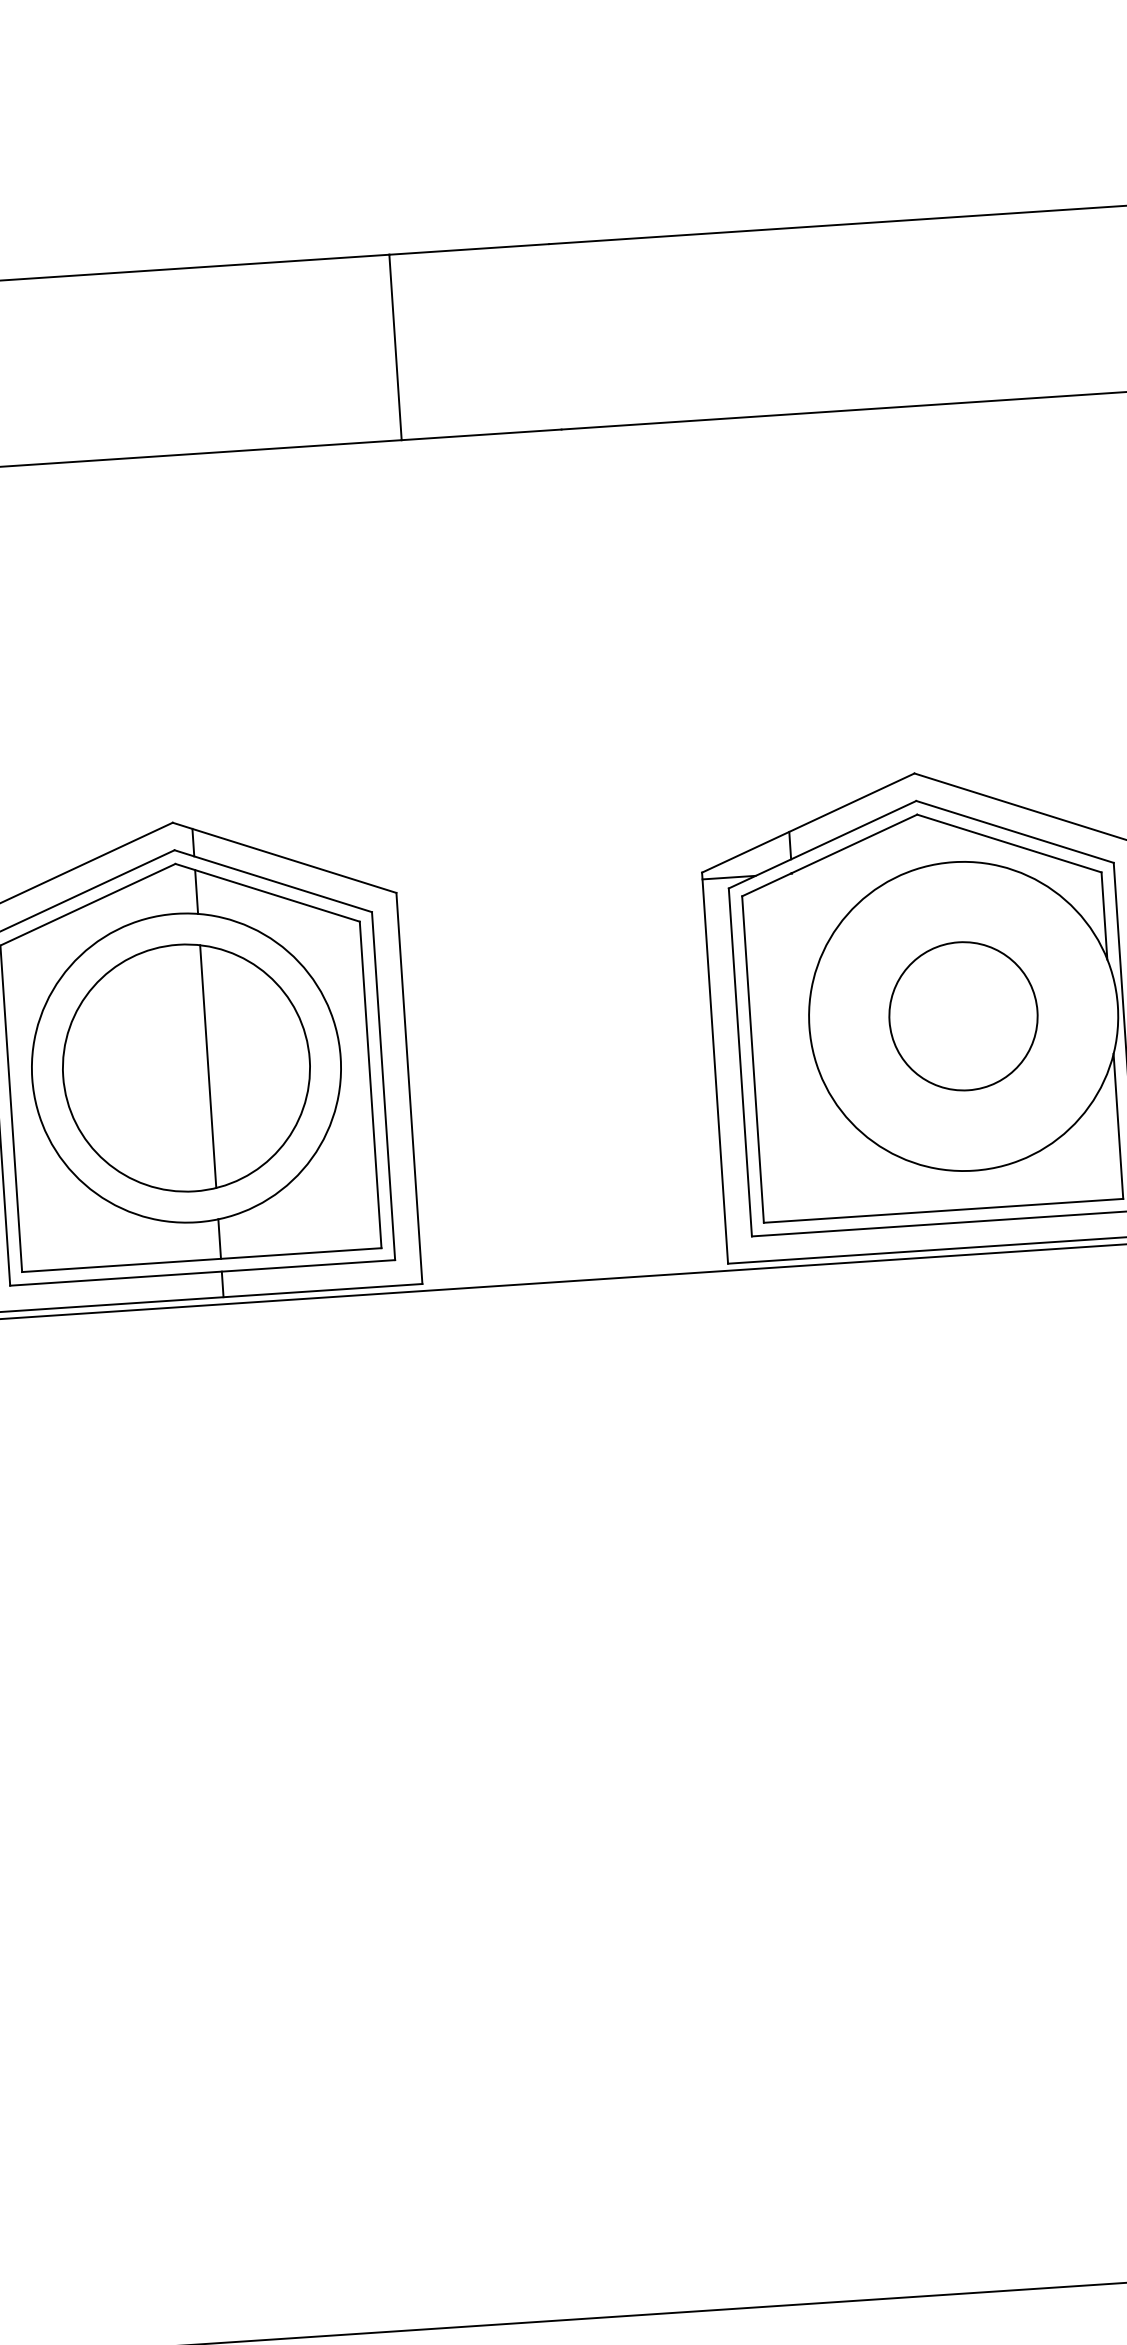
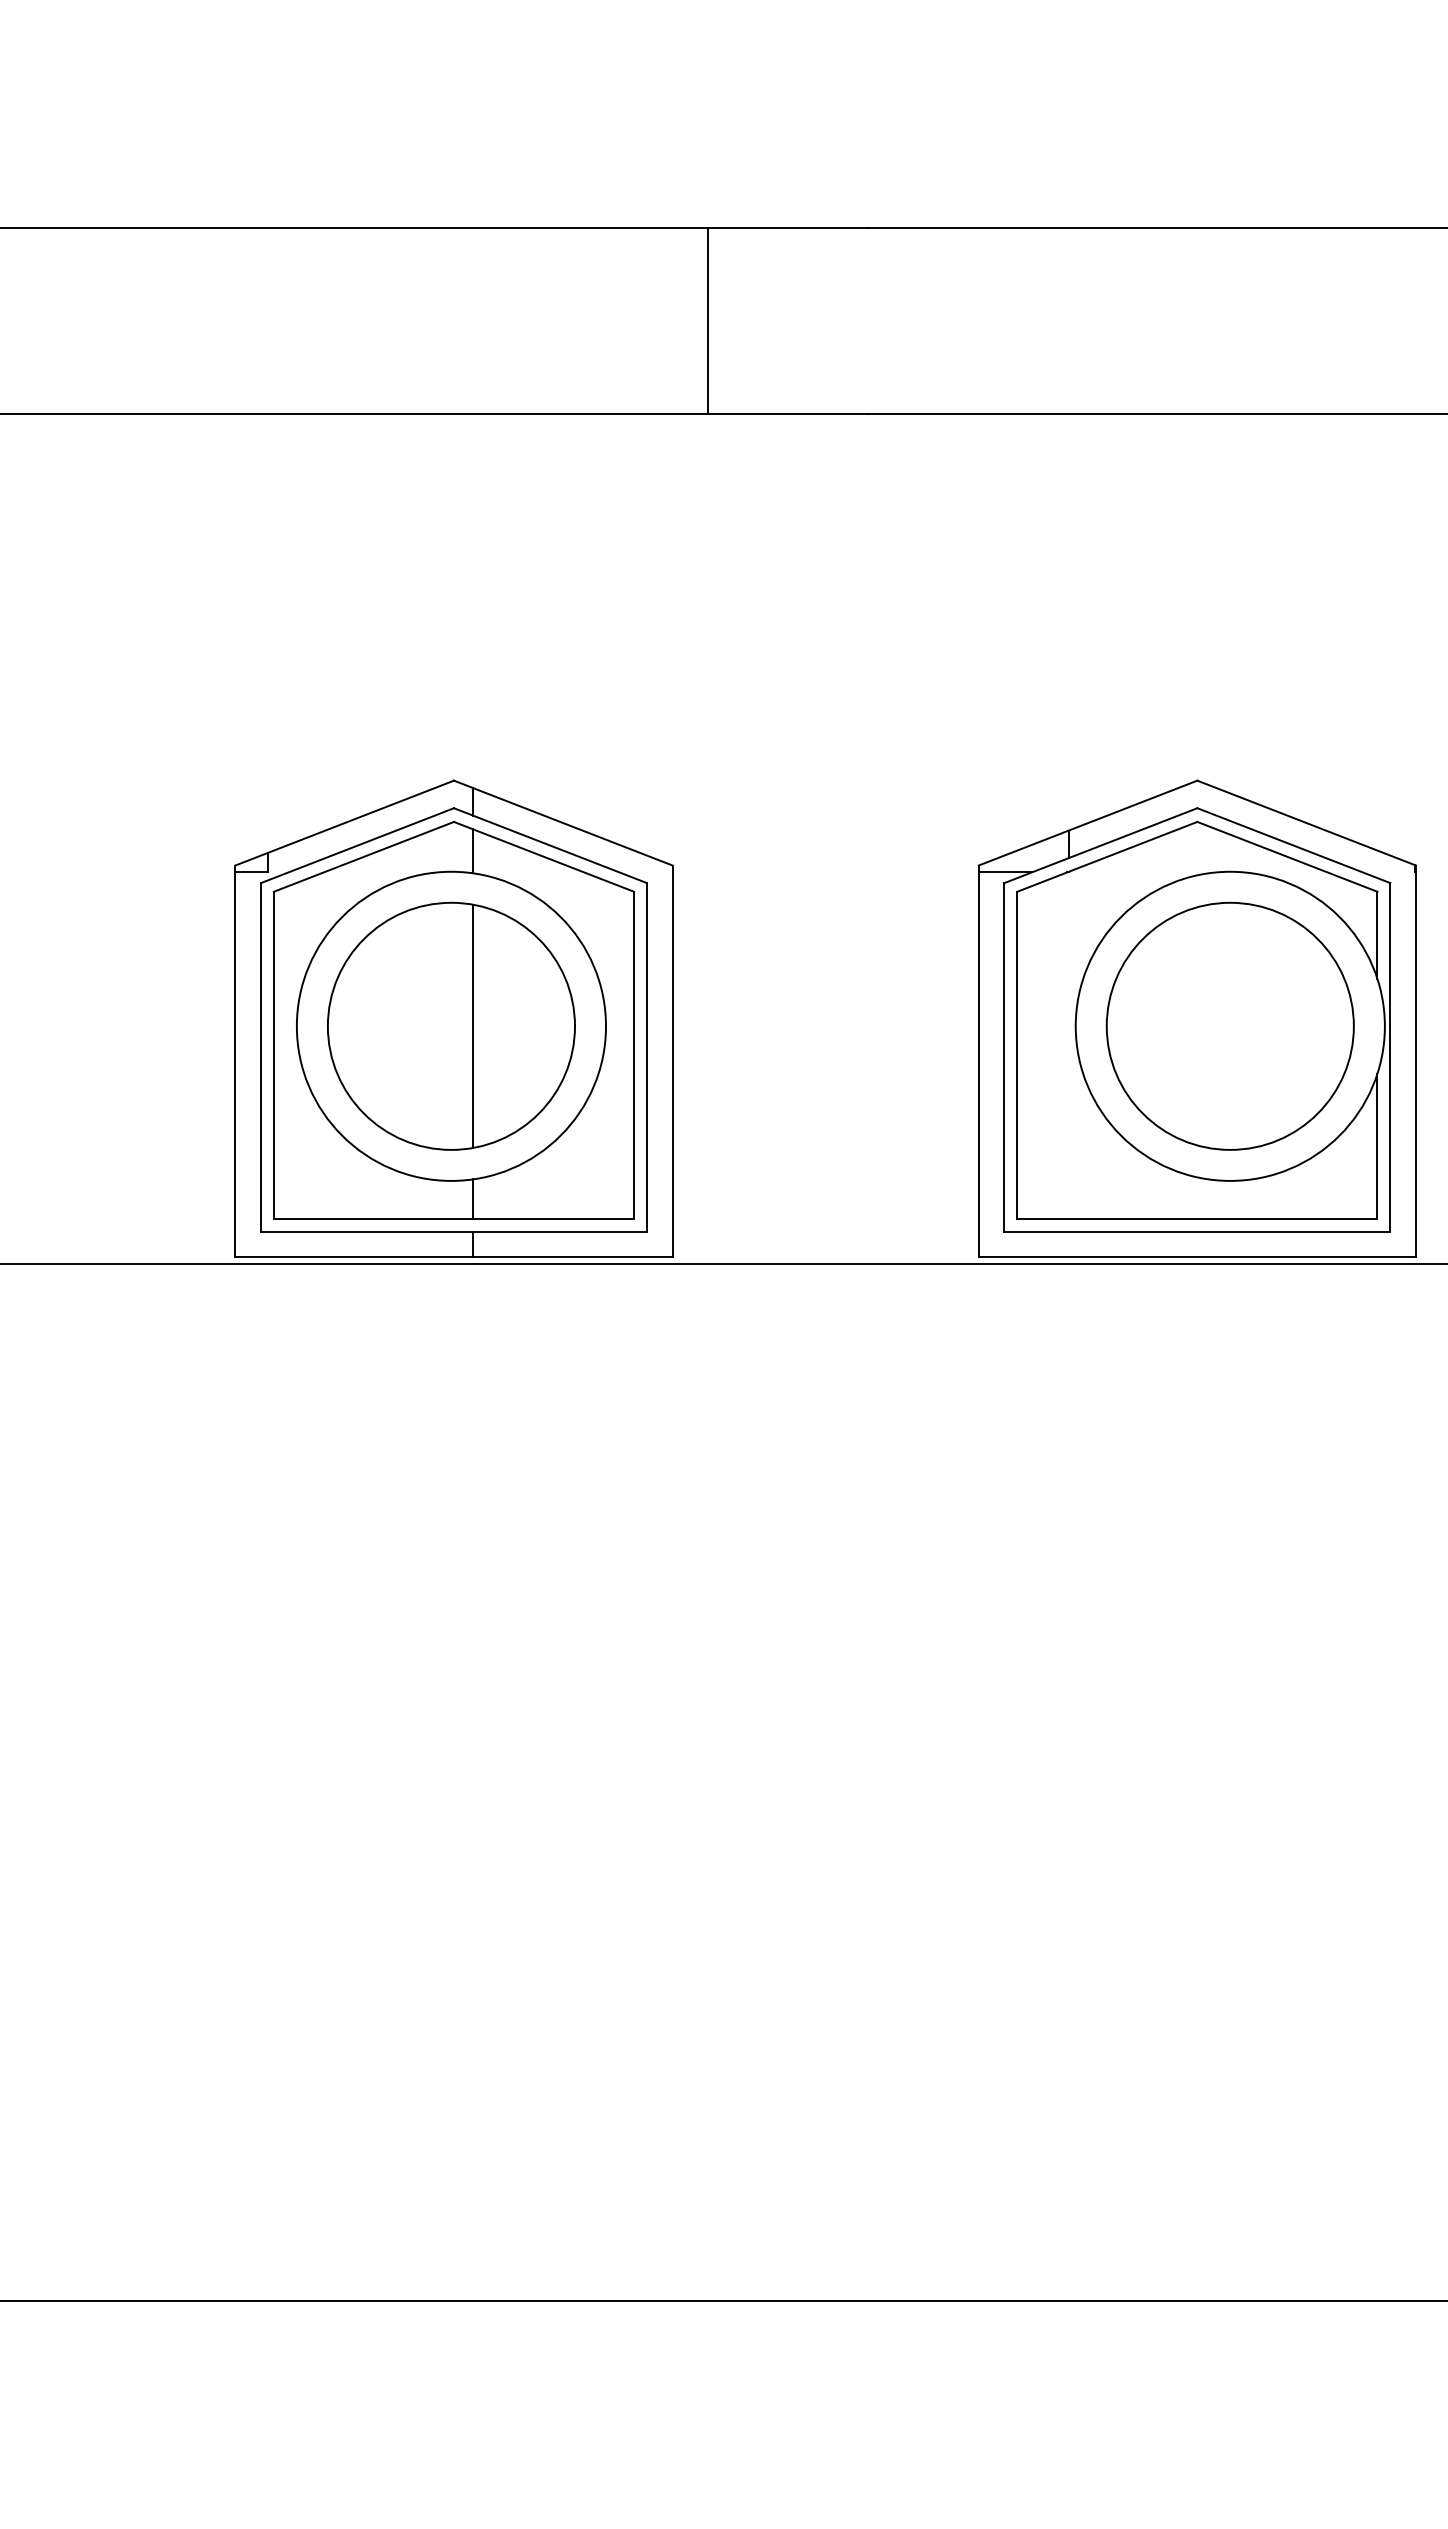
circle: (962, 1015) -> (1229, 1025), size x1.67

